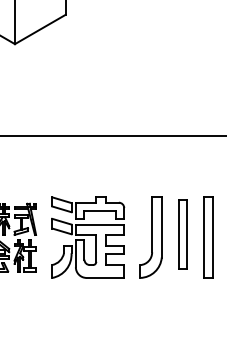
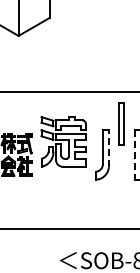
line: (161, 227) -> (108, 148), solid -> dashed
part: (182, 233) -> (121, 123), moved
part: (87, 236) -> (63, 141), moved
line: (203, 236) -> (134, 154), solid -> dashed

